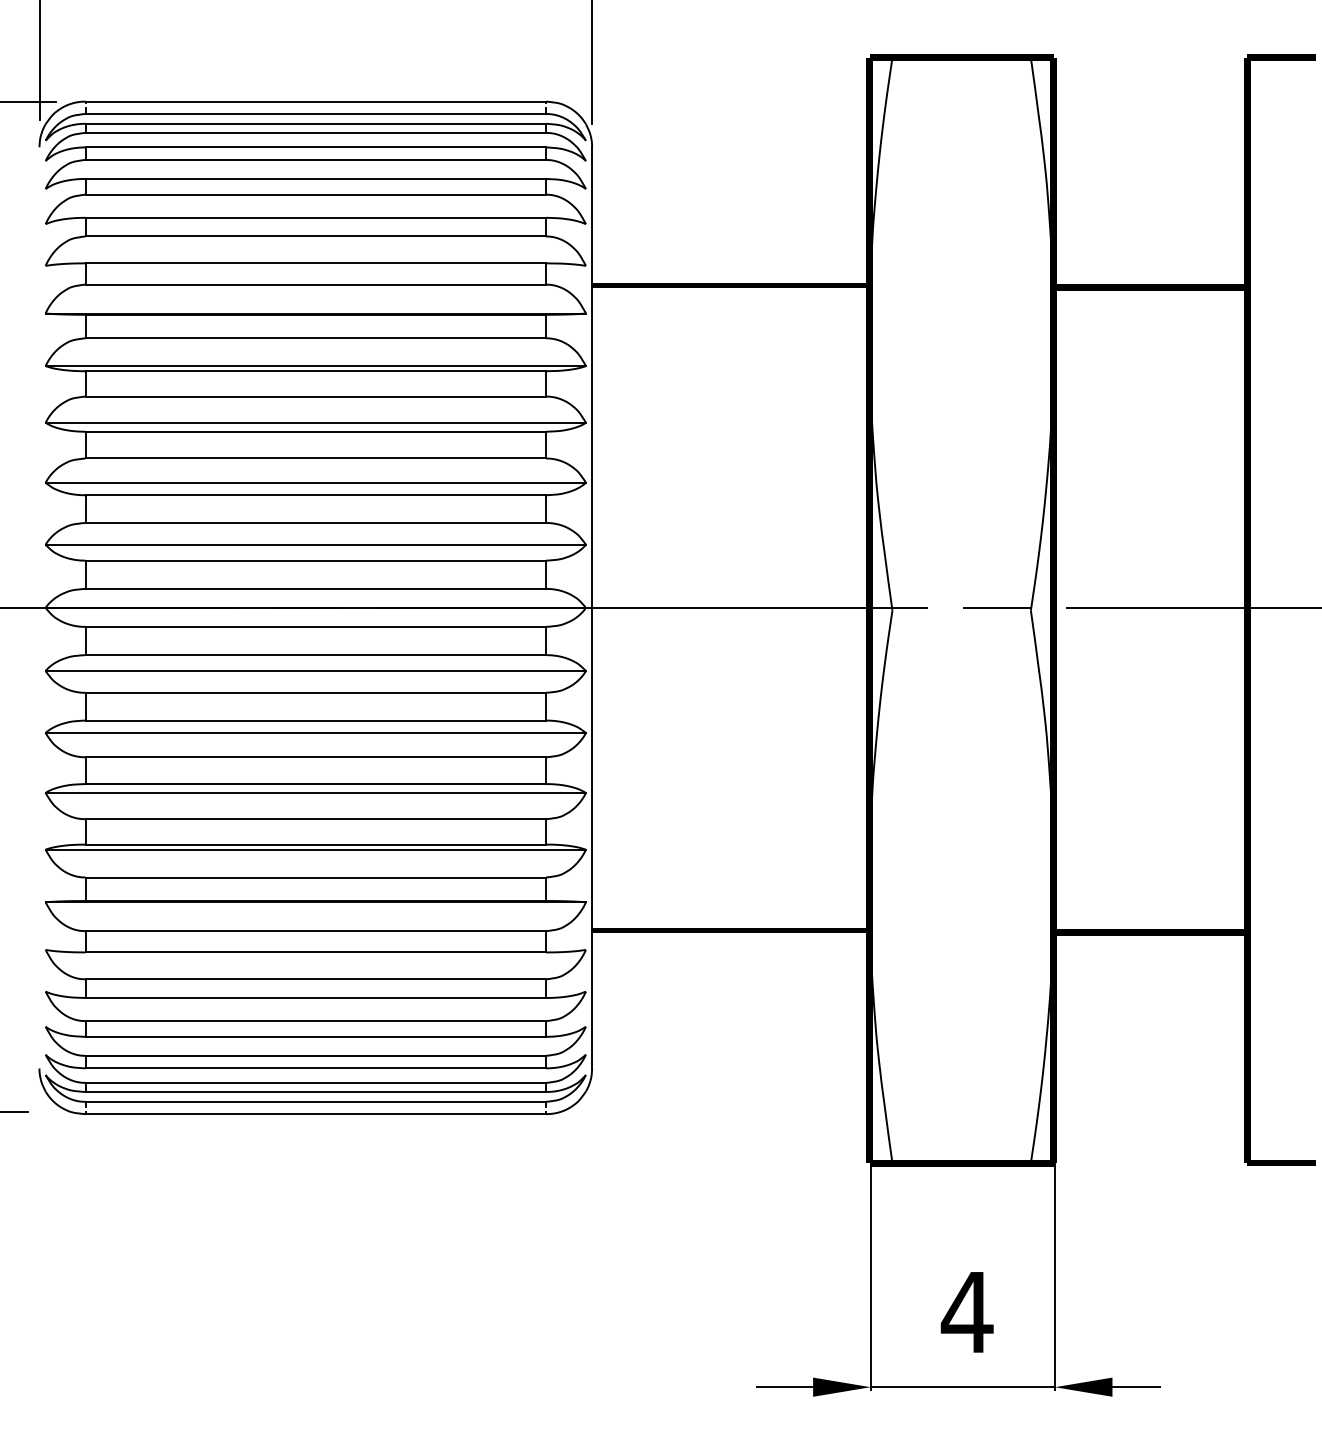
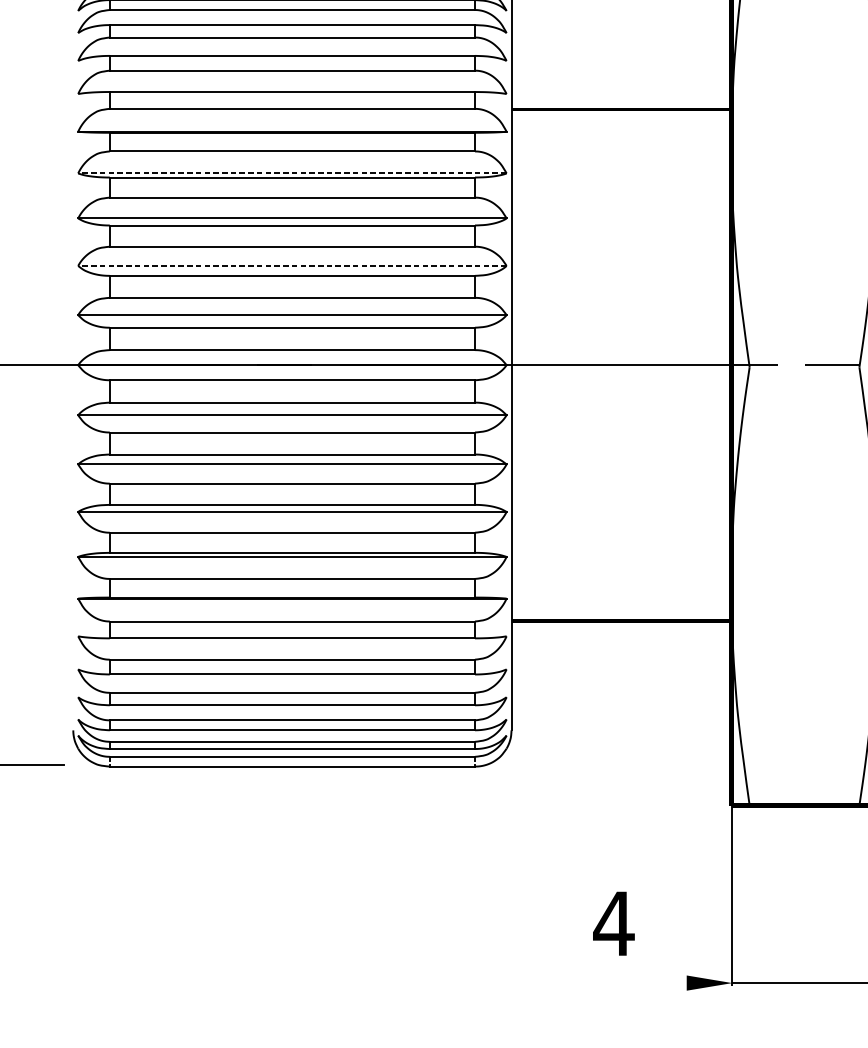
line: (315, 366) -> (292, 173), solid -> dashed
line: (315, 482) -> (292, 265), solid -> dashed
text: (966, 1312) -> (613, 923), moved
line: (784, 1387) -> (664, 983), removed

